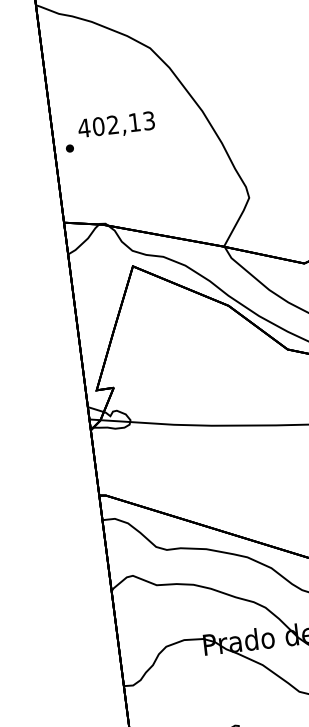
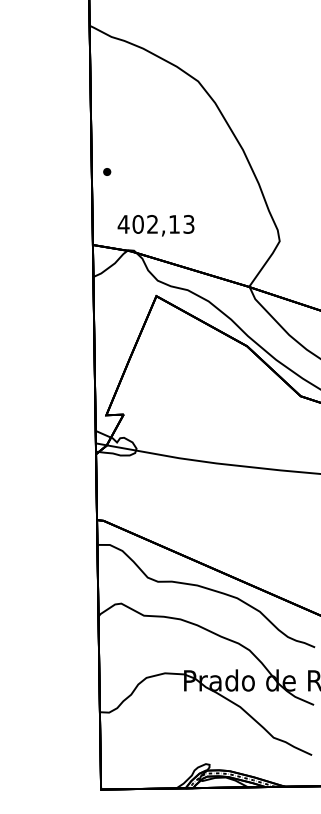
text: (115, 125) -> (155, 225), moved

